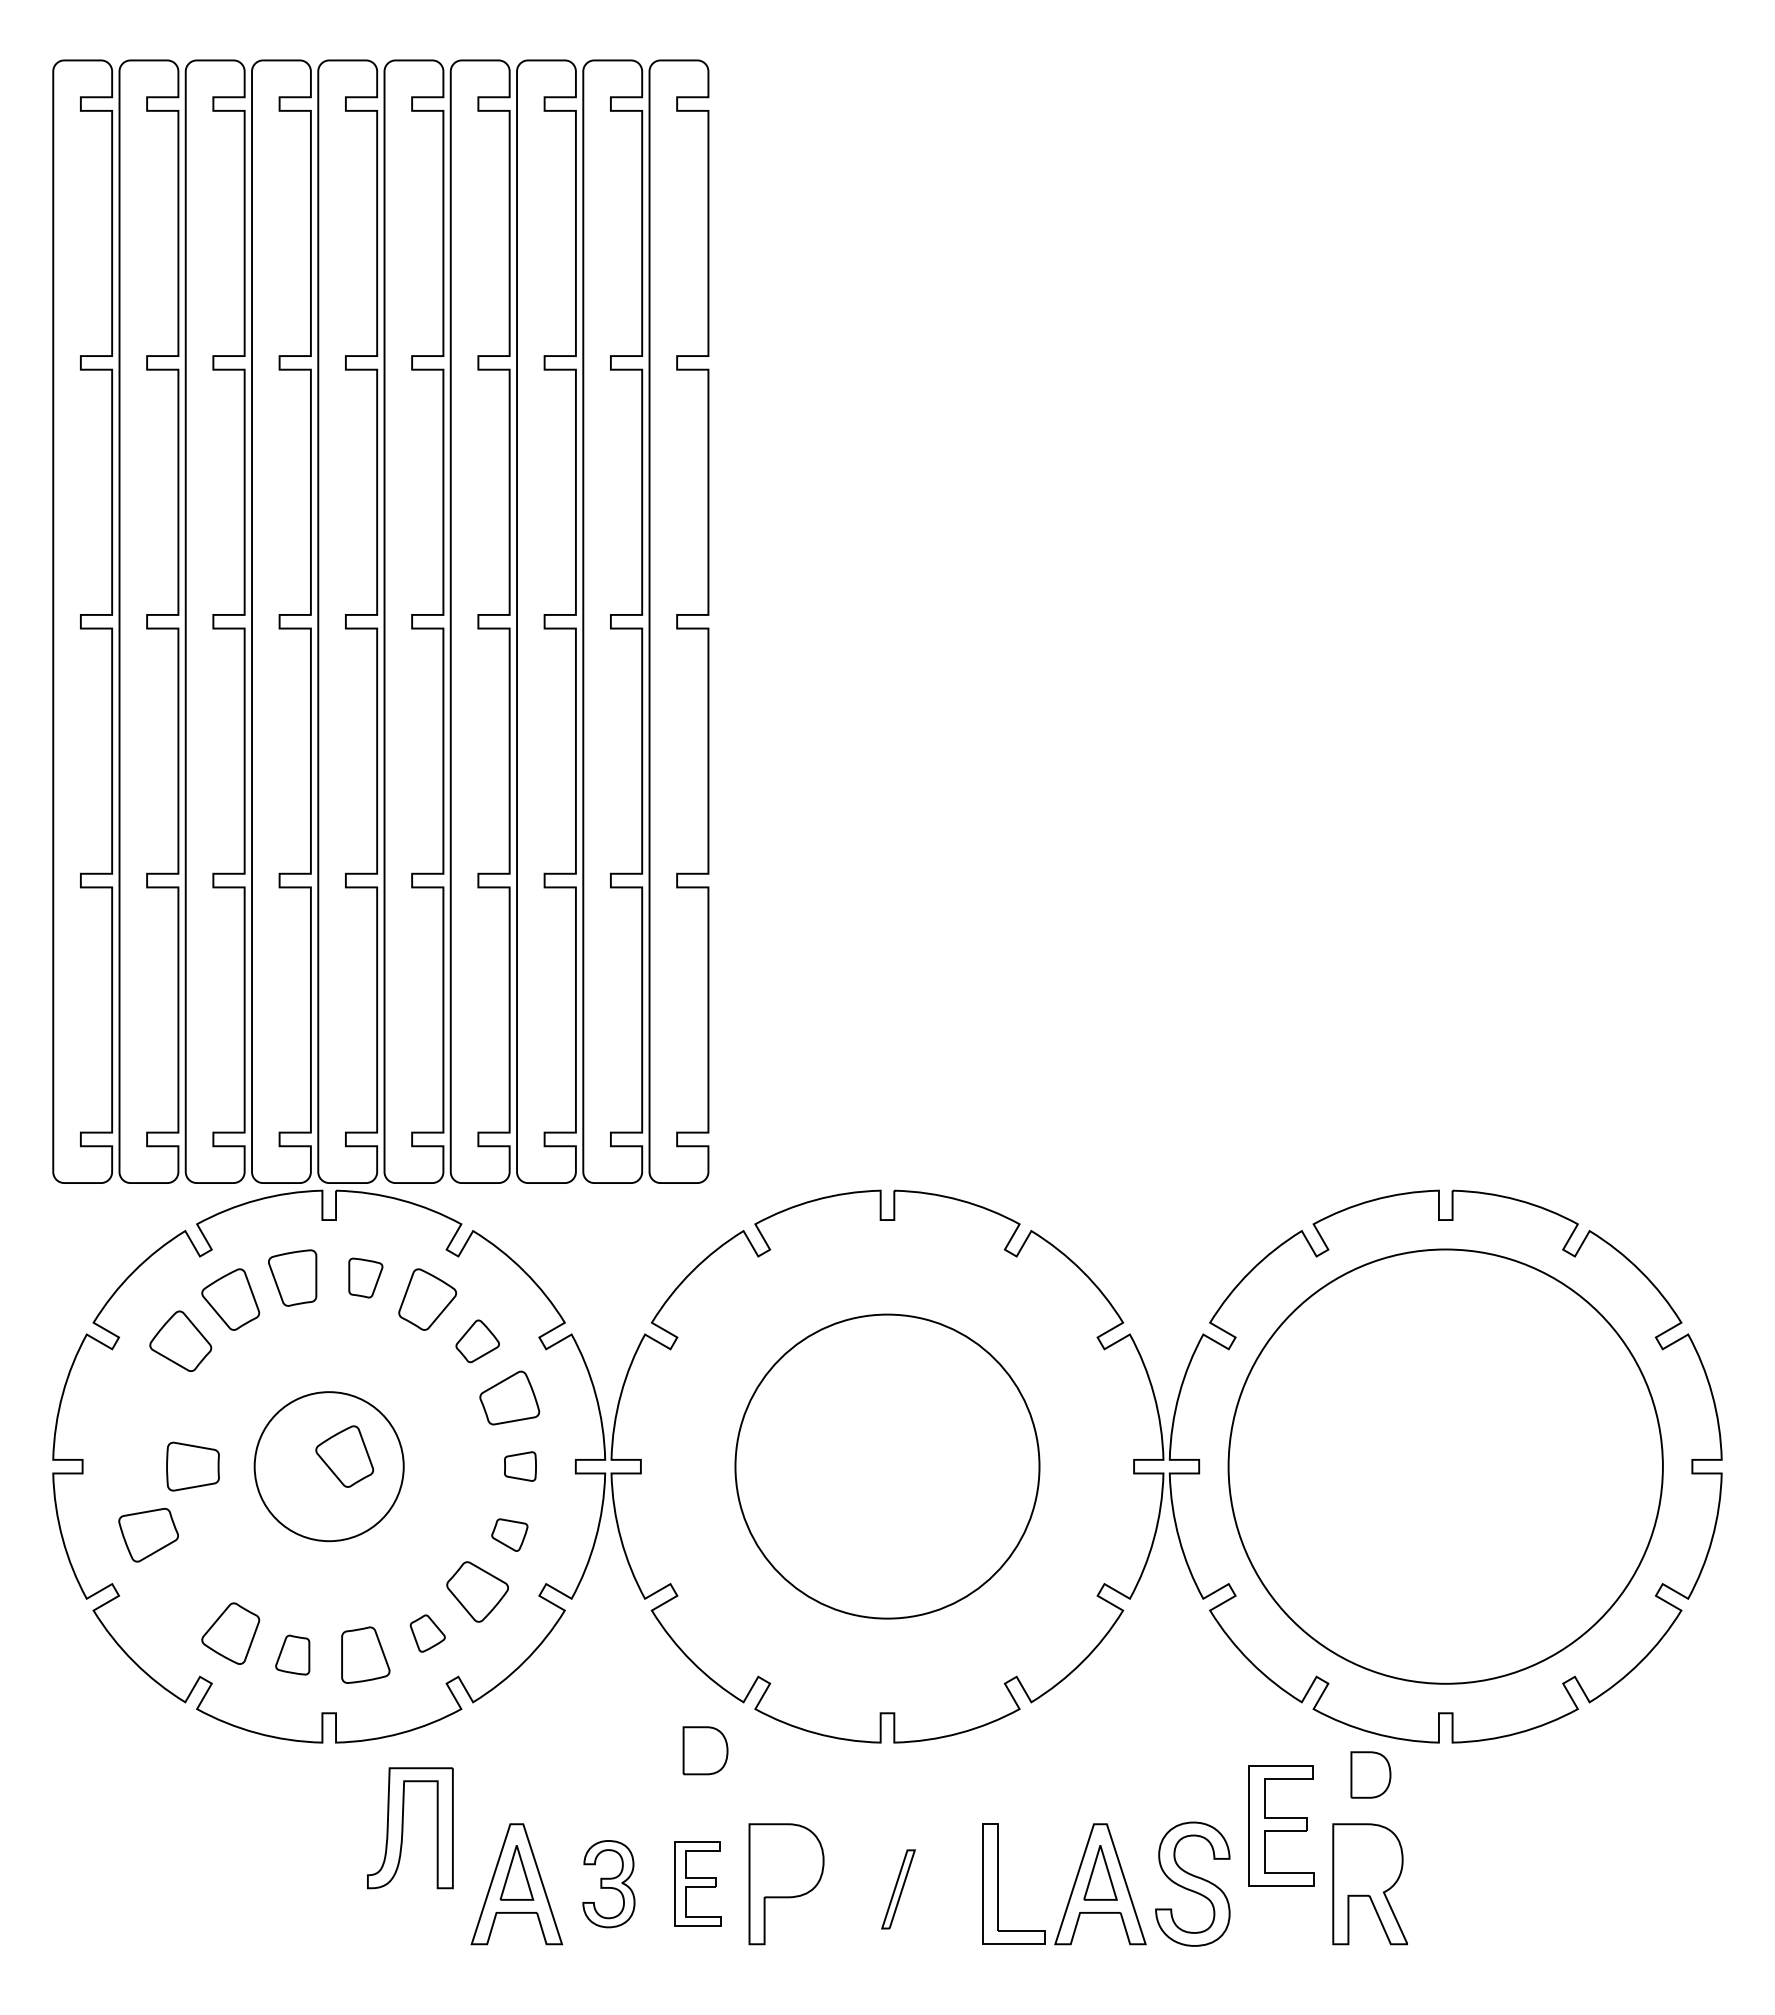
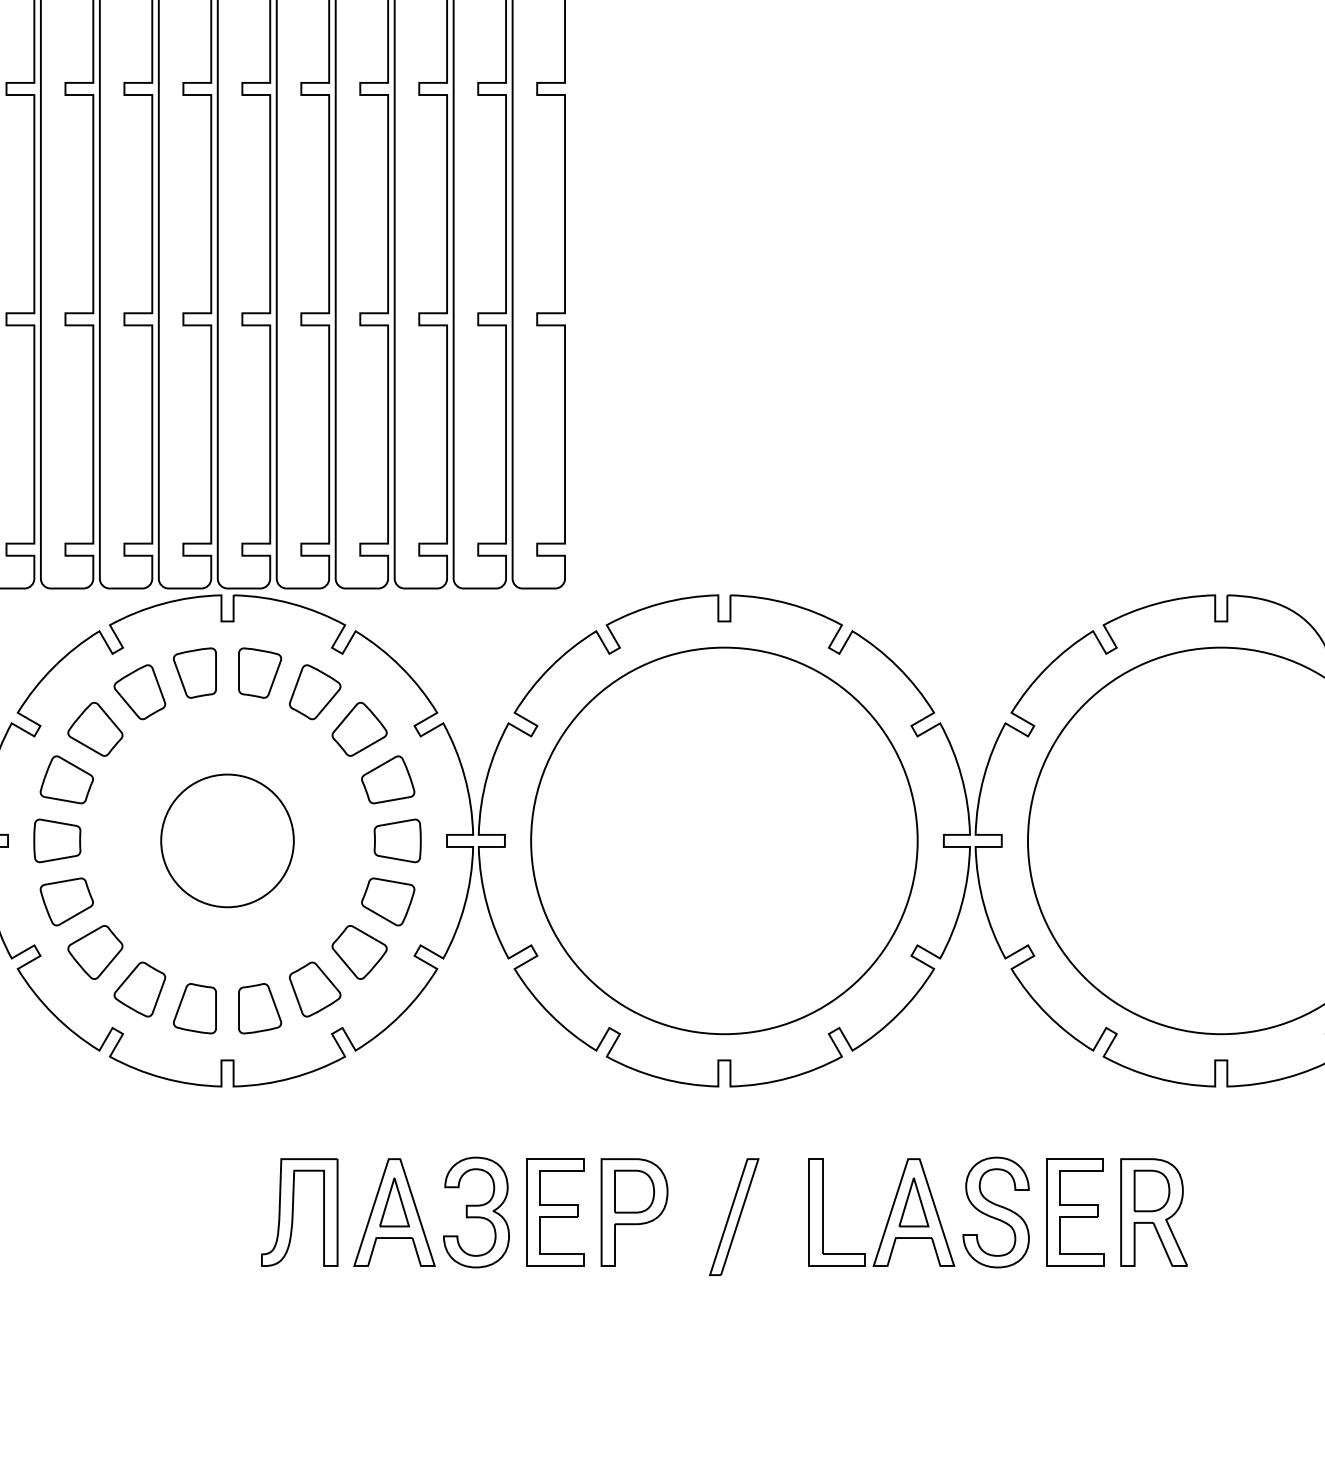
part: (365, 1277) -> (259, 672), size x1.43
part: (477, 1341) -> (359, 729), size x1.43
part: (148, 1397) -> (66, 779), added
part: (344, 1456) -> (241, 831), removed
part: (192, 1466) -> (56, 840), moved
part: (520, 1466) -> (397, 840), size x1.67
part: (887, 1466) -> (724, 840), size x1.43
part: (509, 1534) -> (387, 901), size x1.67
part: (180, 1591) -> (95, 952), added
part: (427, 1633) -> (315, 989), size x1.67
part: (292, 1654) -> (194, 1008), size x1.43
part: (705, 1750) -> (634, 1191), moved
part: (1370, 1774) -> (1151, 1190), moved
part: (1281, 1825) -> (1075, 1211), moved
part: (403, 1828) -> (293, 1212), moved
part: (608, 1883) -> (476, 1211), size x1.43
part: (697, 1883) -> (555, 1211), size x1.43
part: (898, 1889) -> (734, 1217), size x1.67

